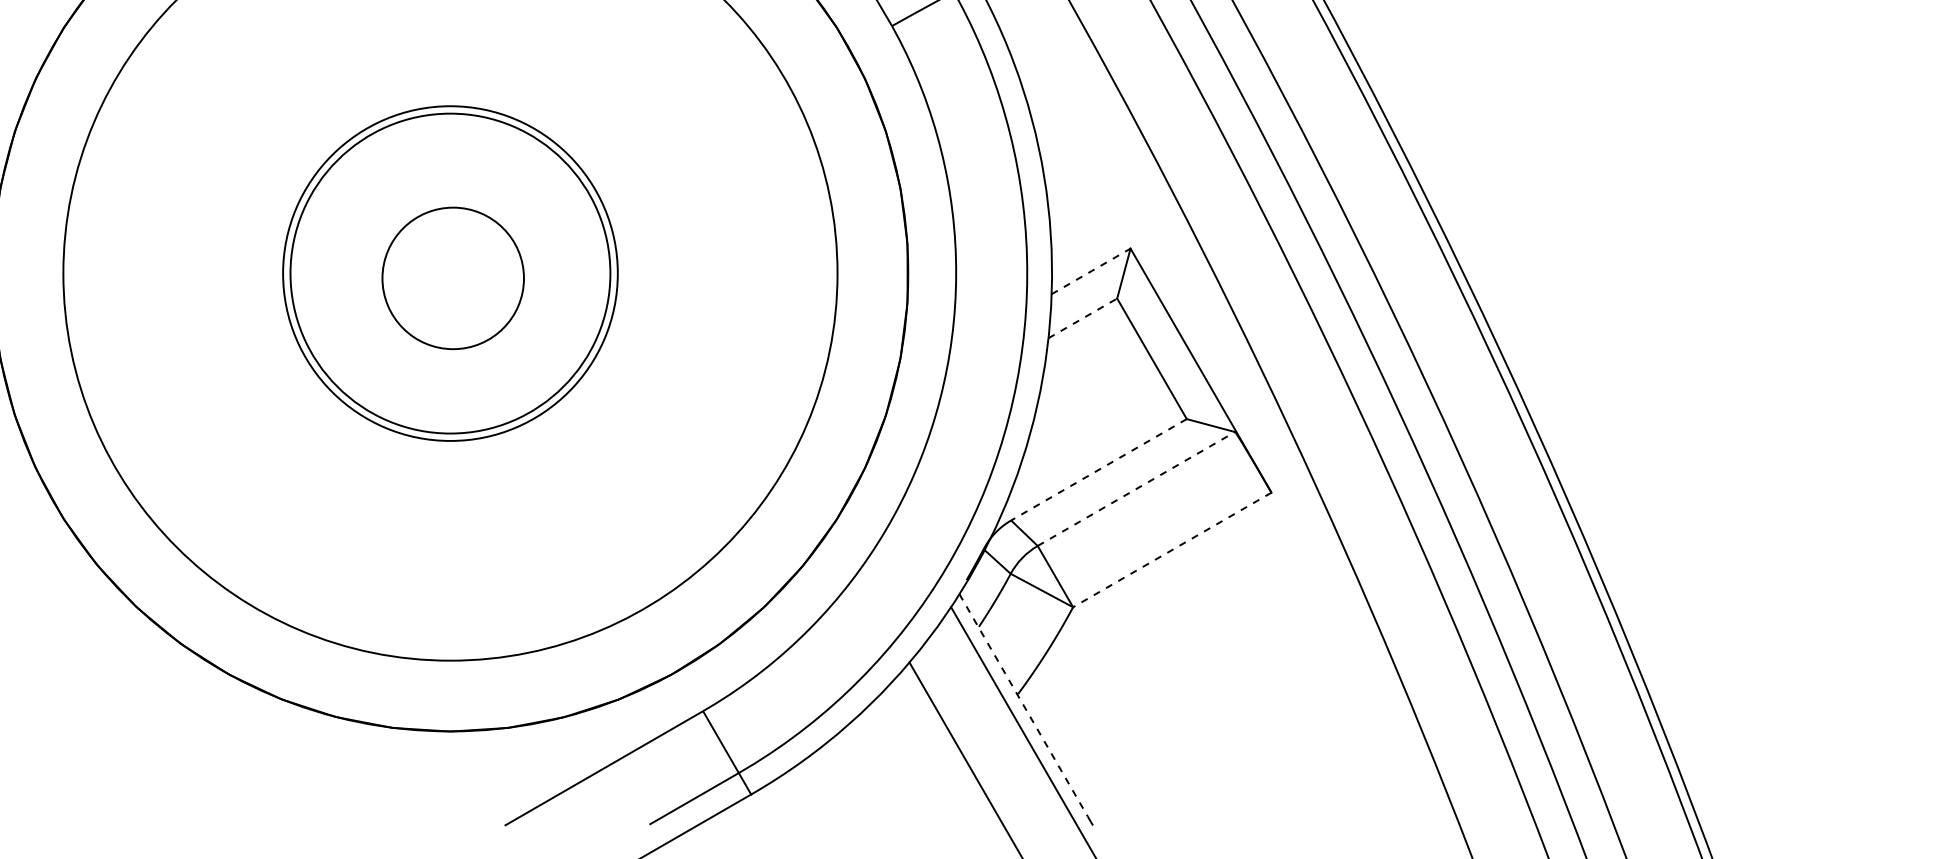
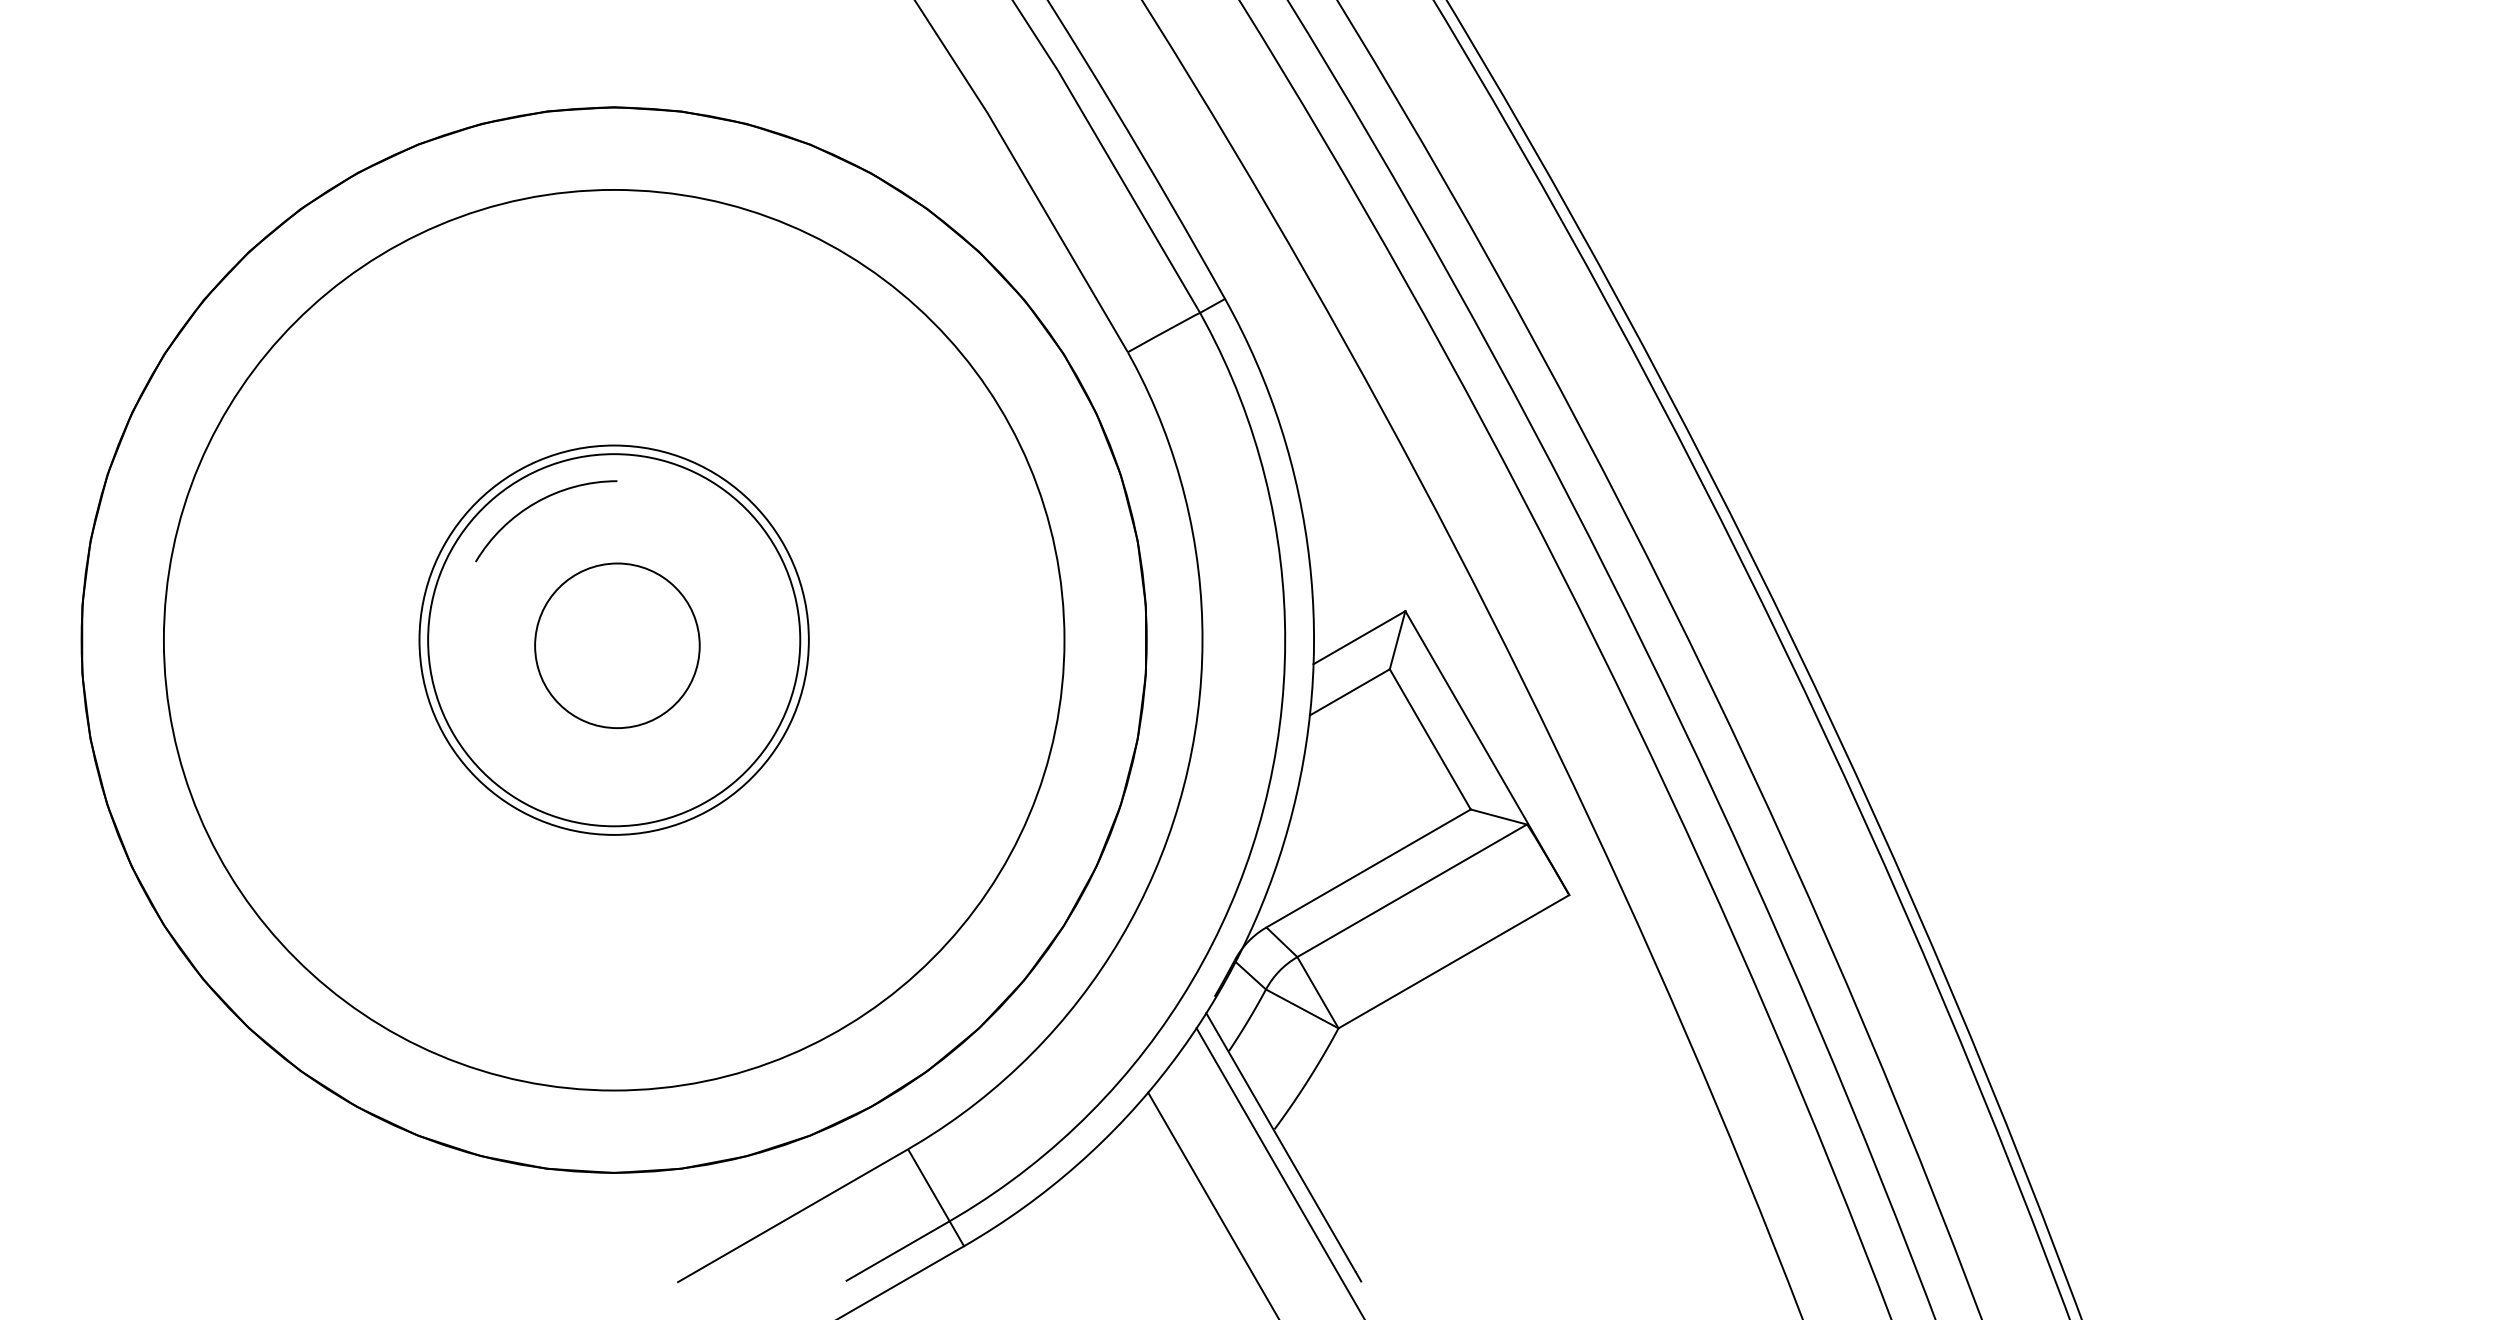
arc: (382, 156) -> (535, 504), added
line: (1091, 271) -> (1359, 637), dashed -> solid
line: (1083, 318) -> (1350, 692), dashed -> solid
line: (1098, 469) -> (1368, 868), dashed -> solid
line: (1136, 488) -> (1412, 890), dashed -> solid
line: (1171, 549) -> (1453, 961), dashed -> solid
line: (1024, 705) -> (1281, 1142), dashed -> solid

